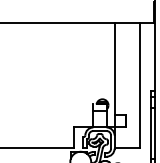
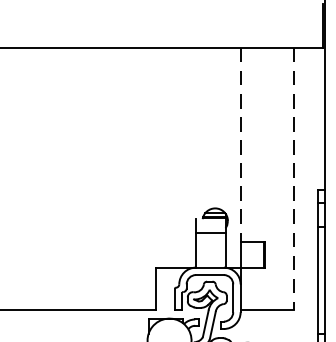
line: (114, 69) -> (240, 145), solid -> dashed
line: (139, 85) -> (293, 179), solid -> dashed

